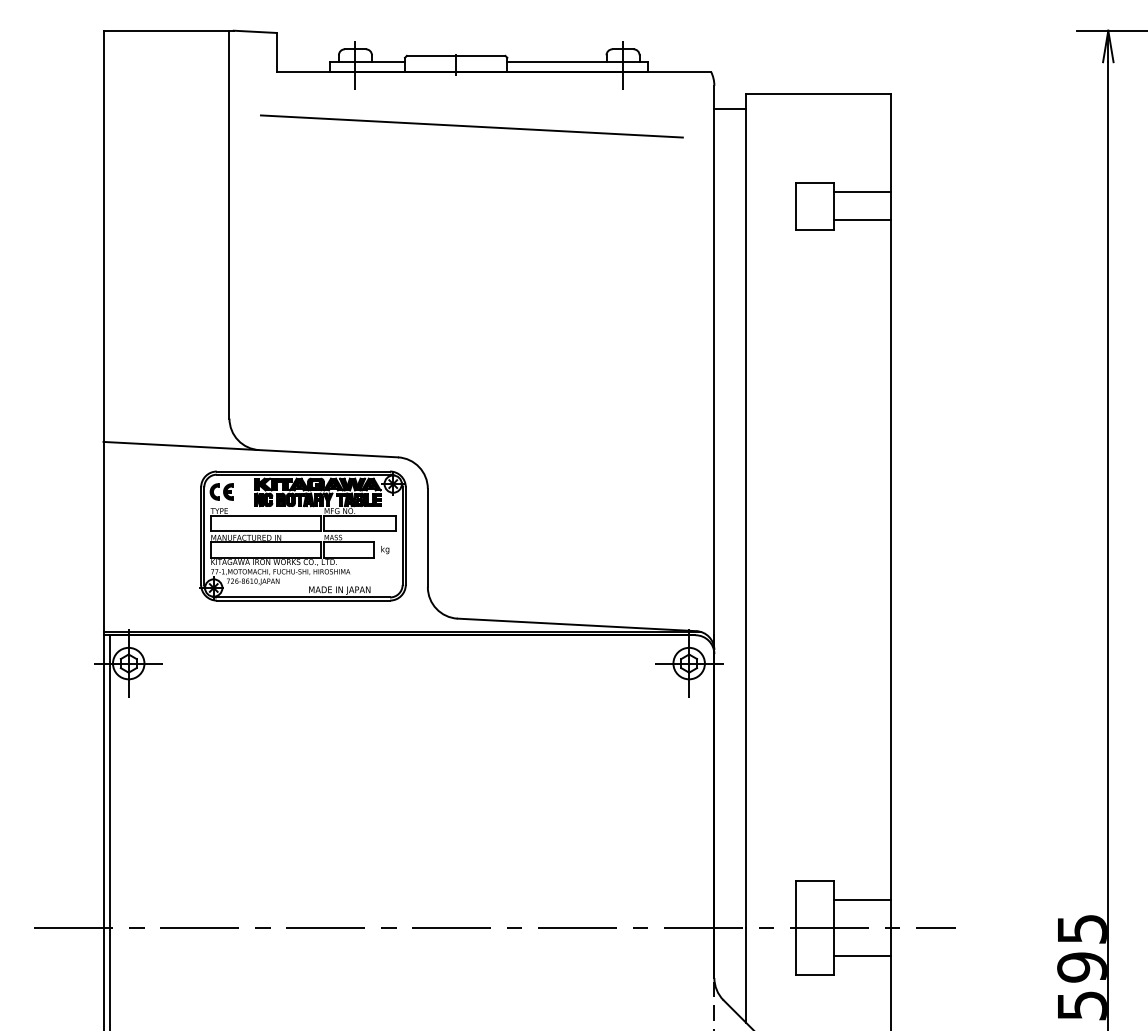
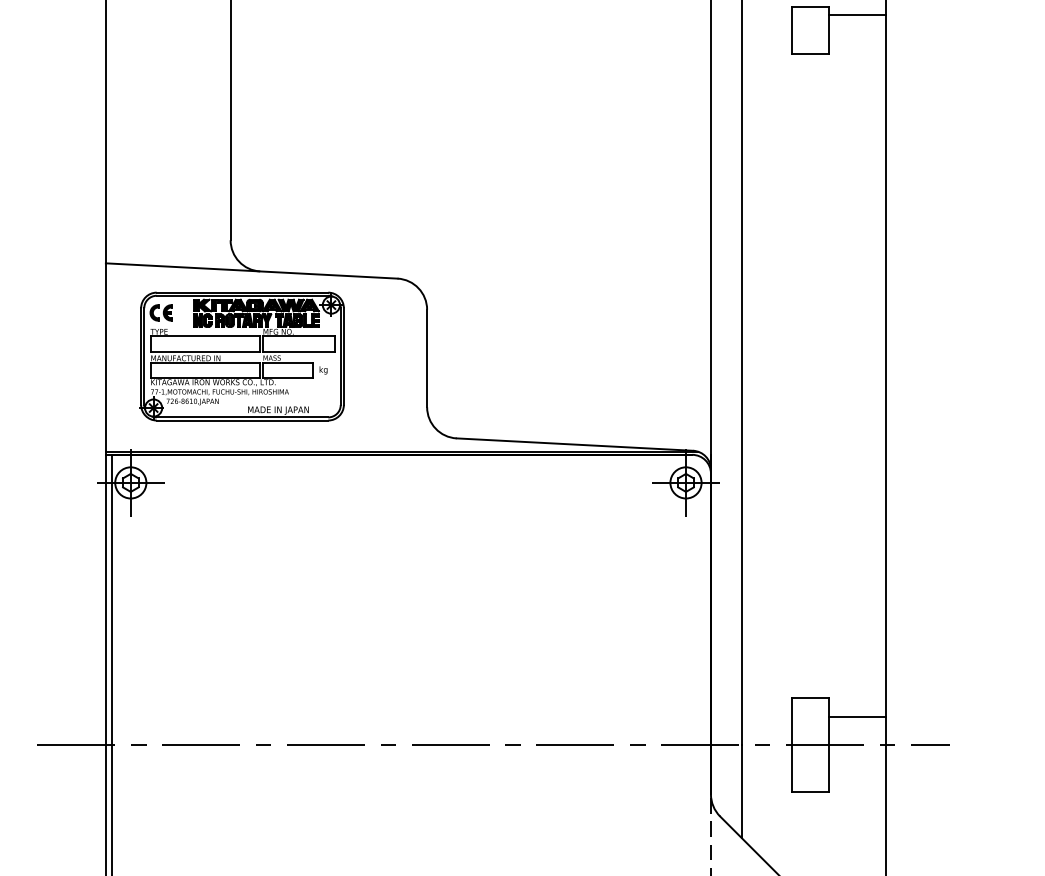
line: (862, 220) -> (857, 43), removed
part: (302, 535) -> (241, 356), moved
line: (862, 956) -> (857, 773), removed

